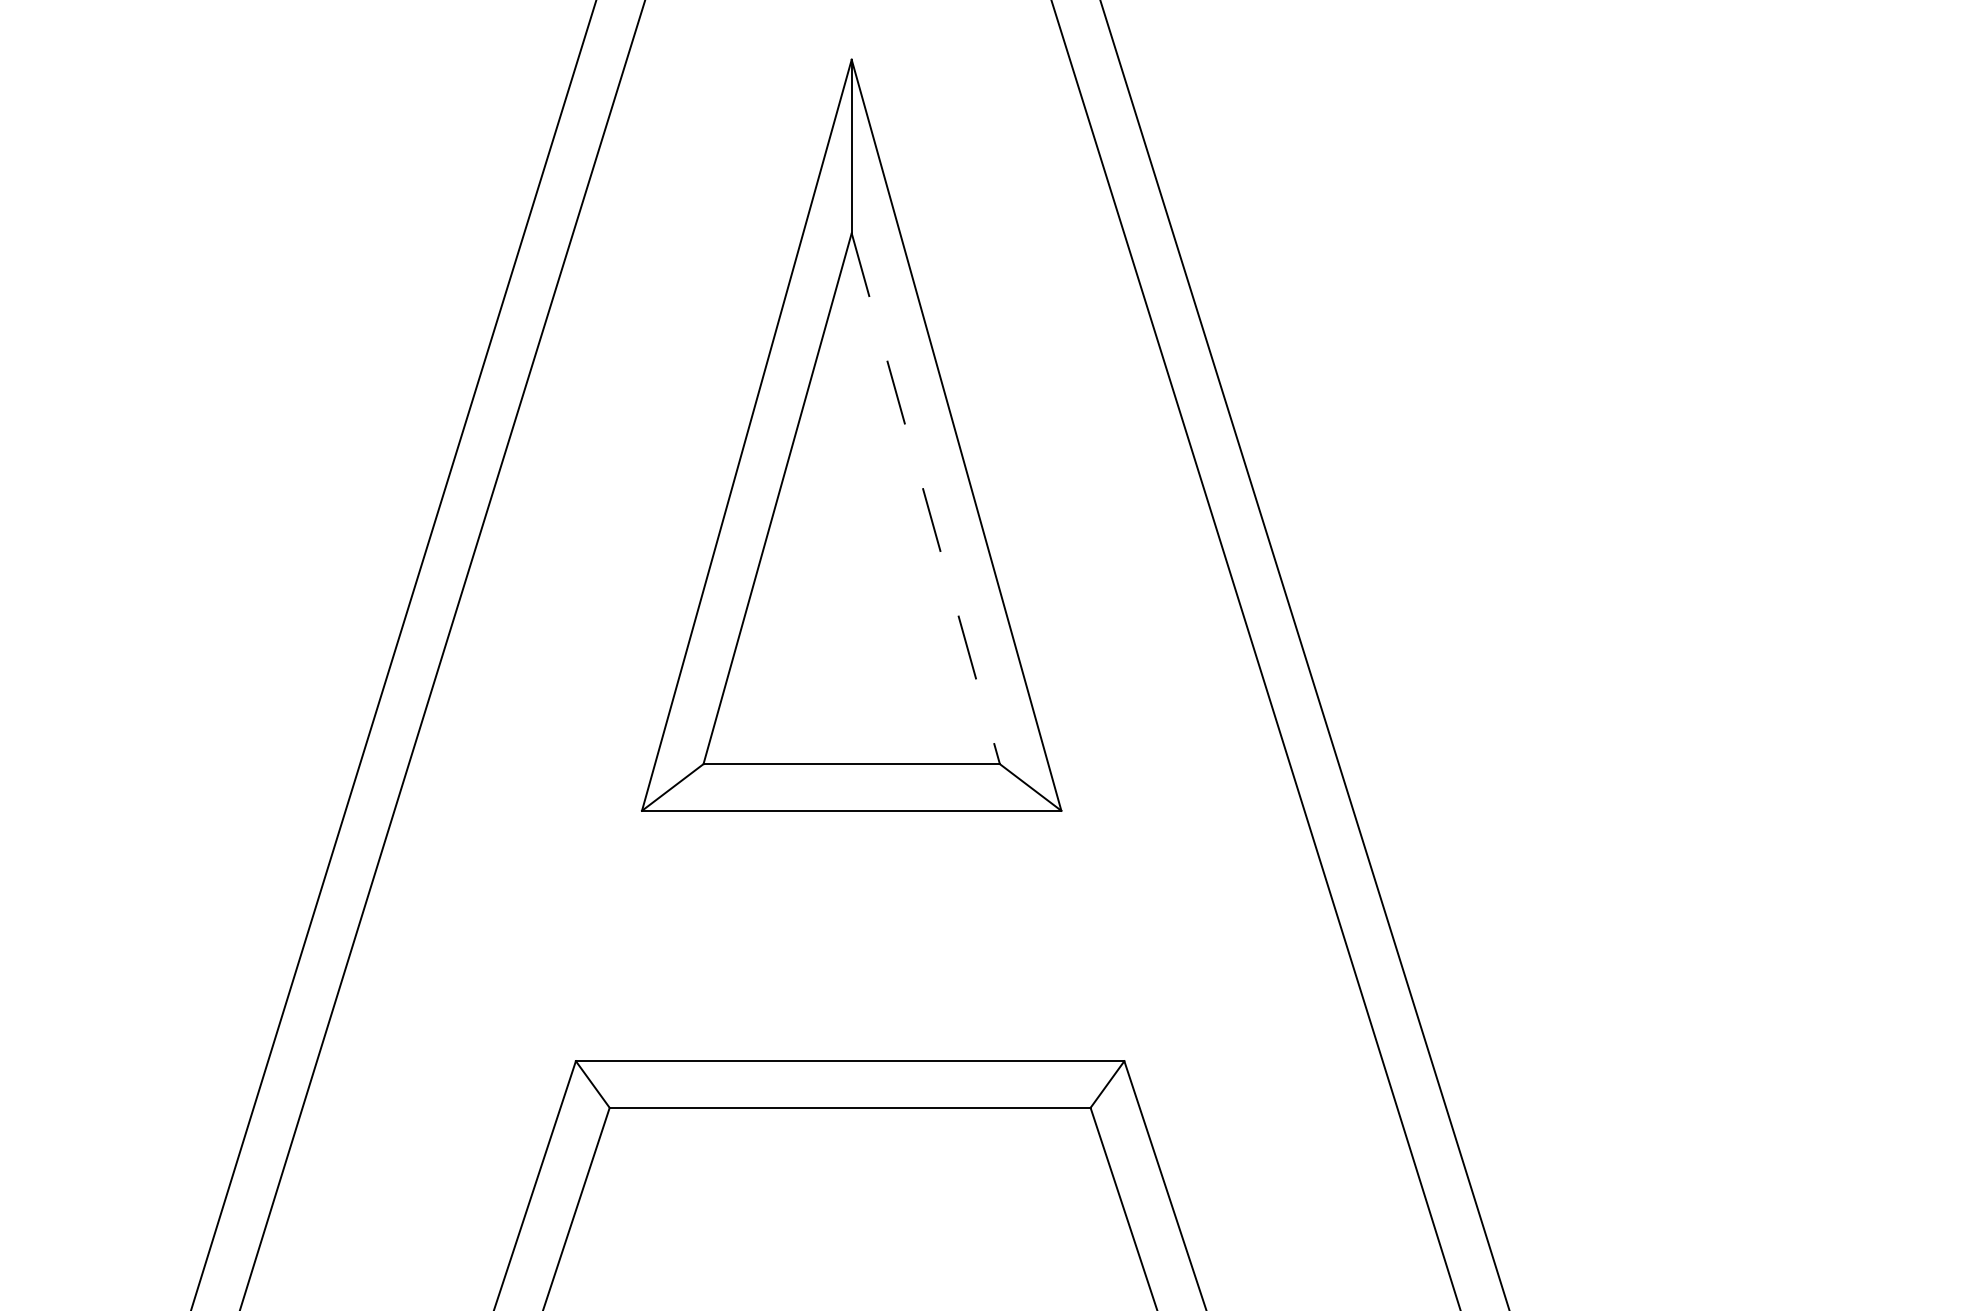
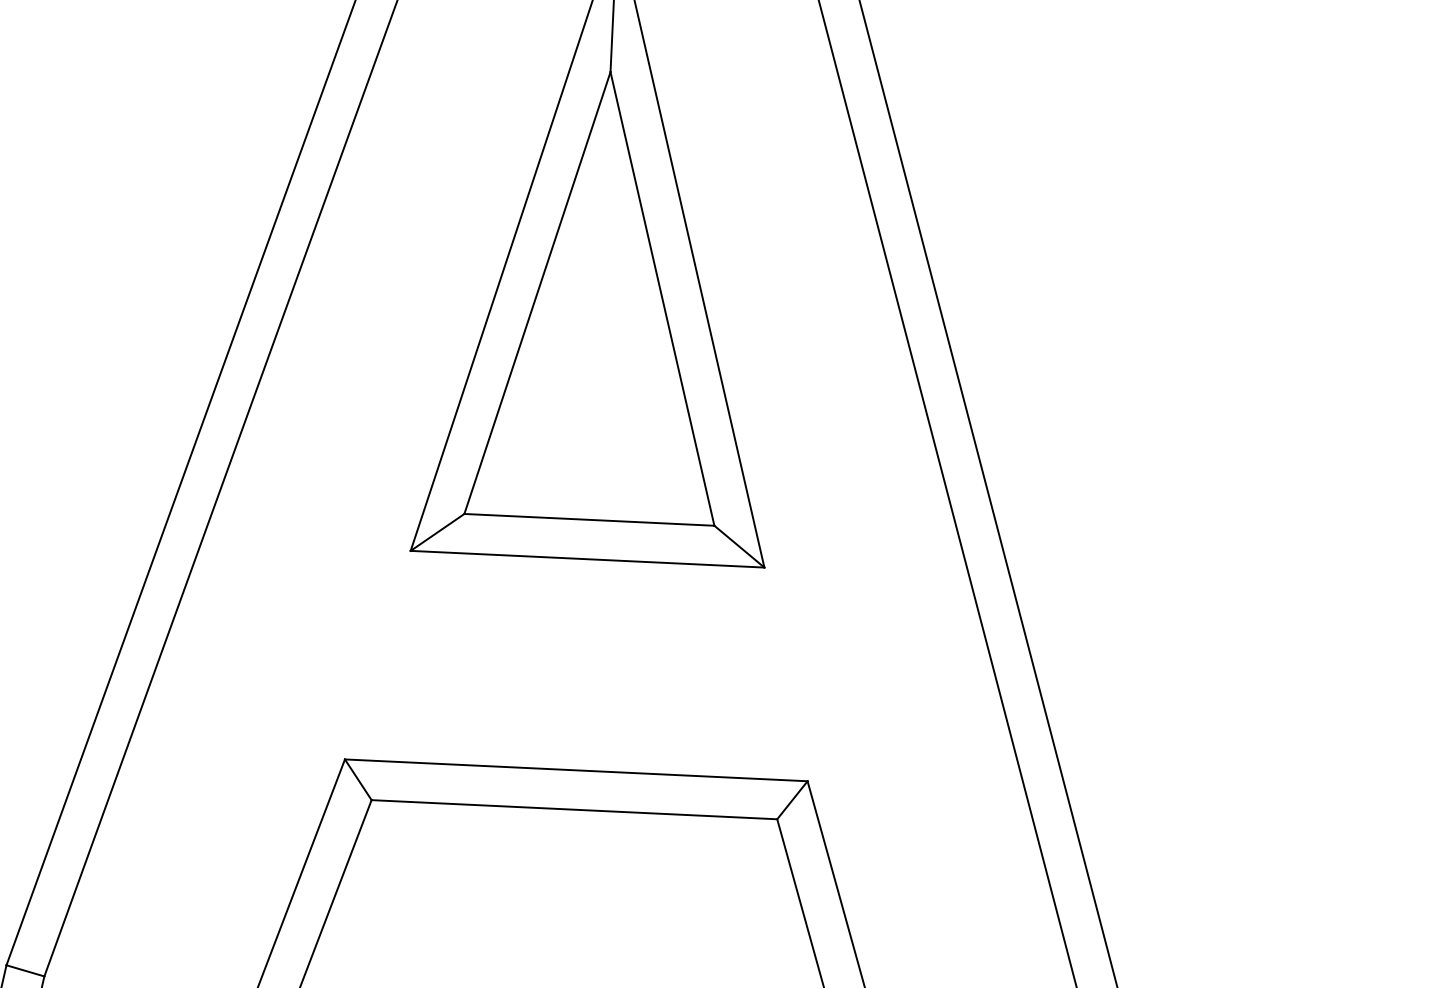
line: (925, 498) -> (662, 298), dashed -> solid

